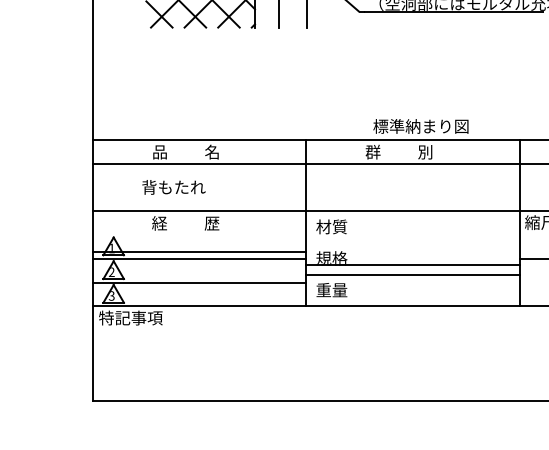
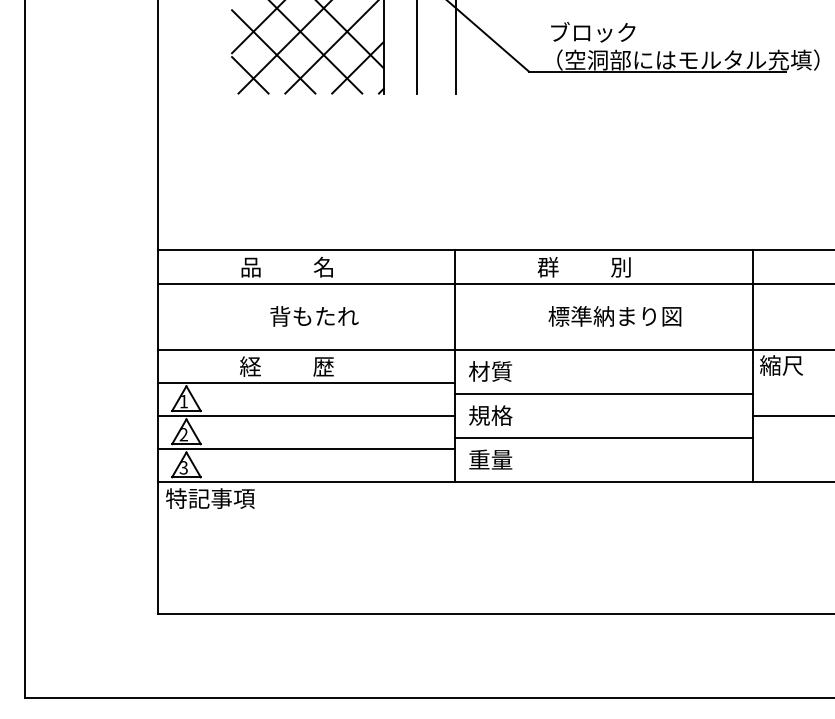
text: (420, 126) -> (614, 316), moved
text: (173, 187) -> (314, 316), moved
line: (199, 251) -> (305, 382), moved
line: (412, 264) -> (603, 393), moved

